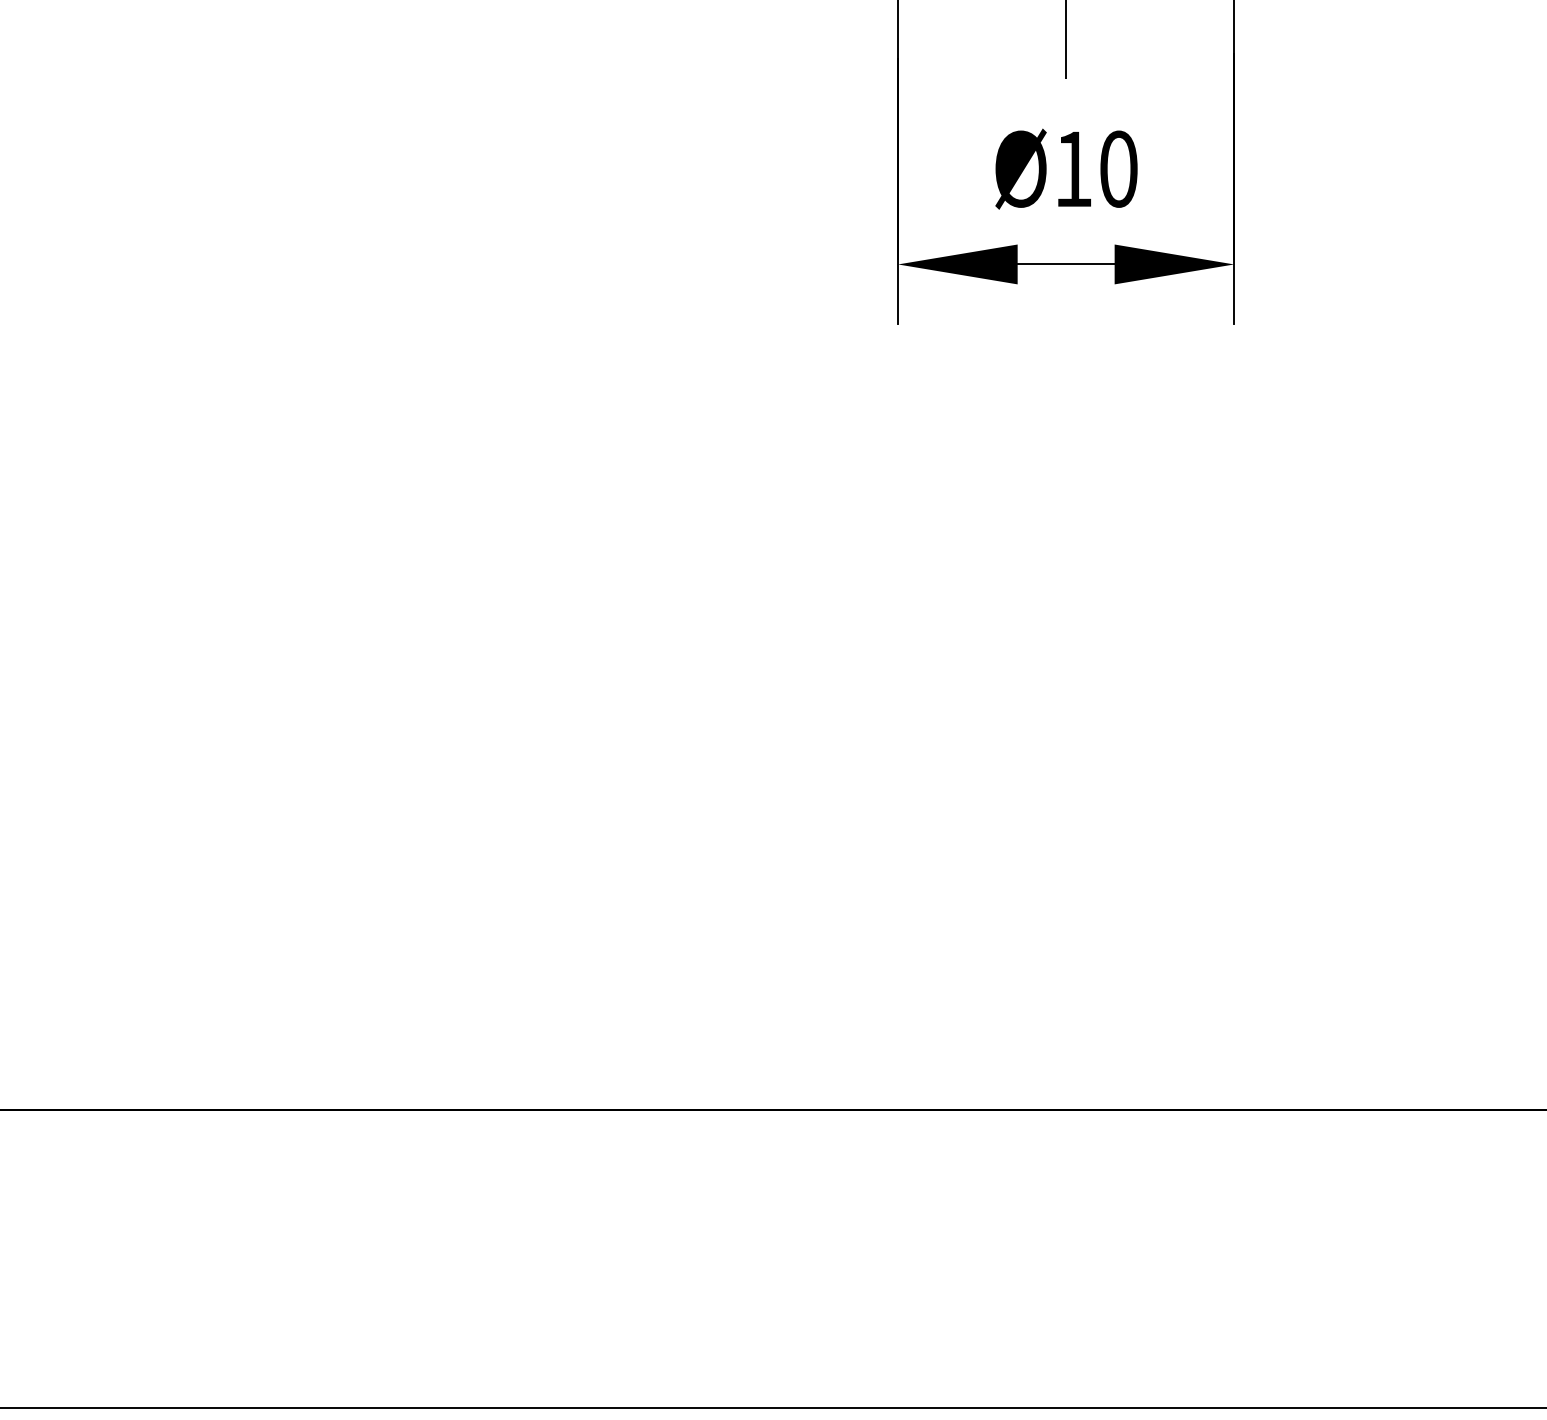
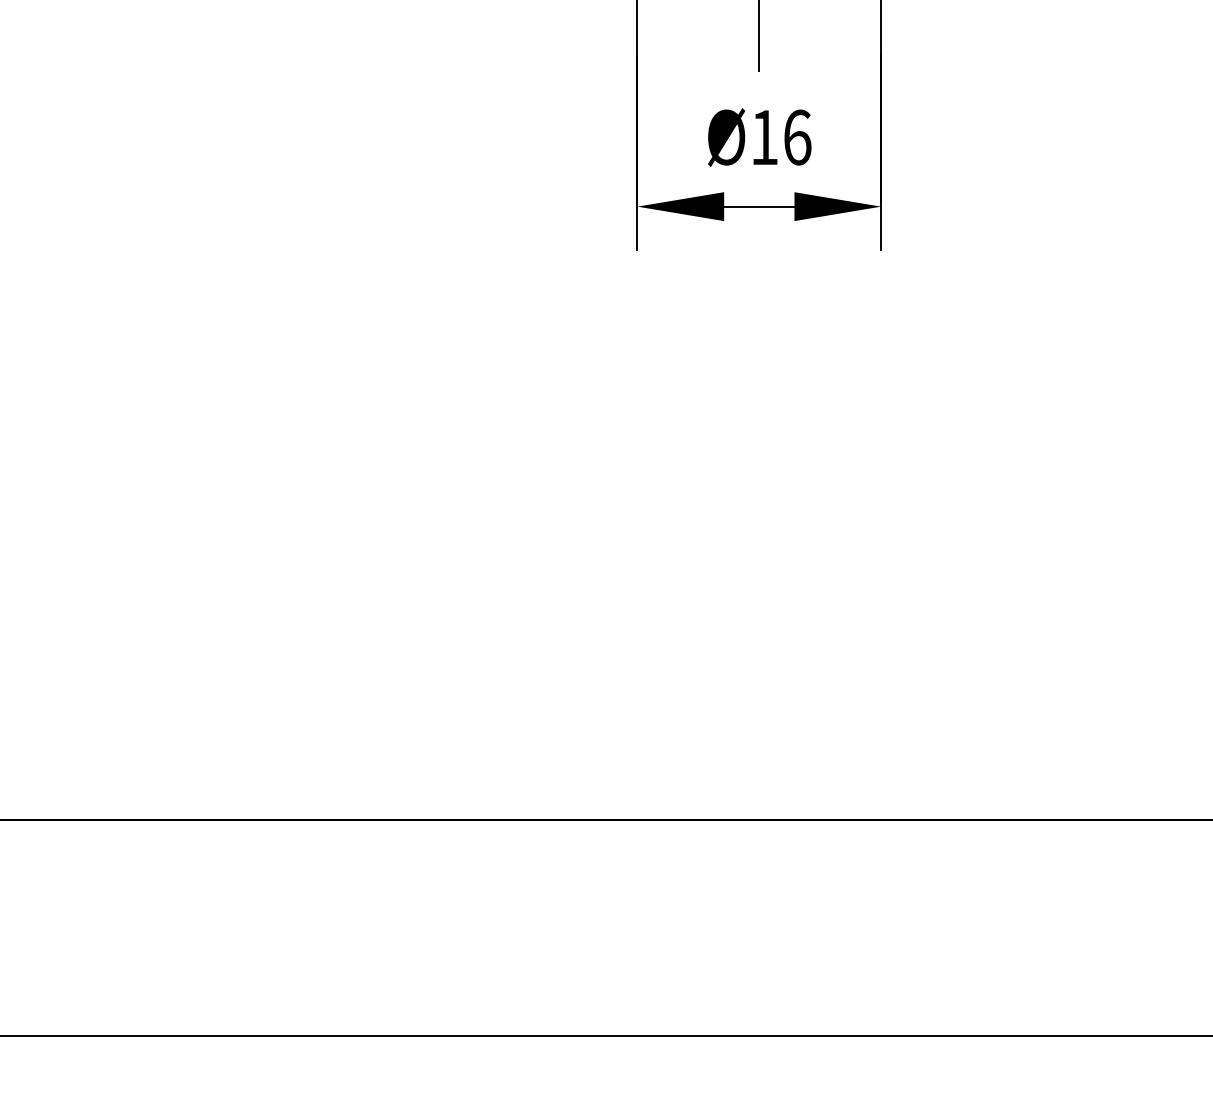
text: (1118, 169) -> (797, 137), Ø10 -> Ø16

